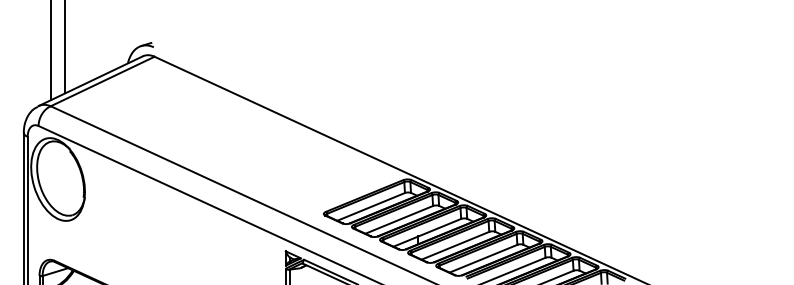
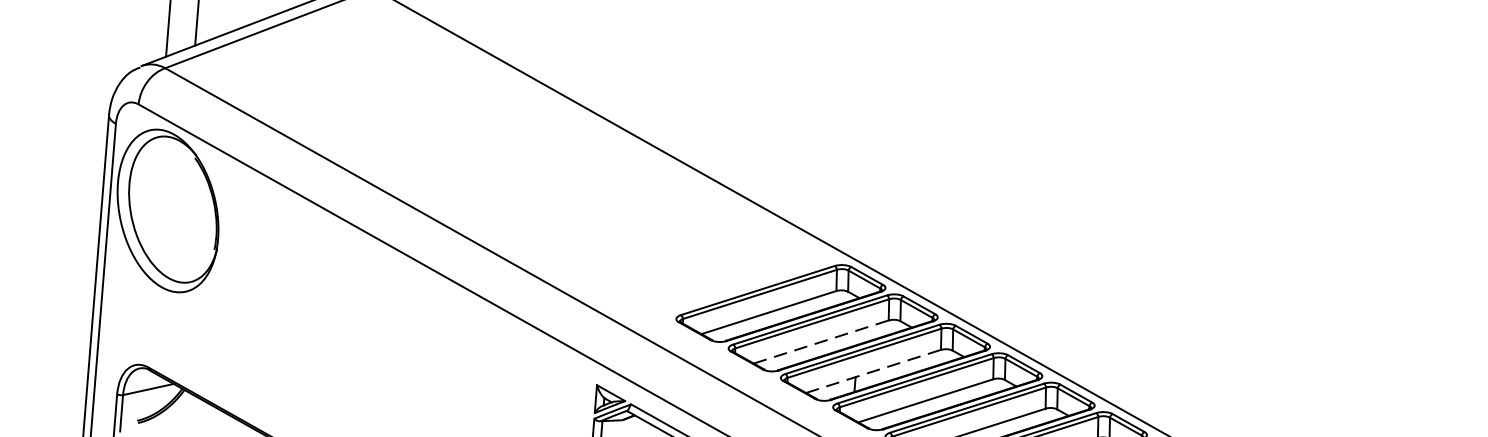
line: (399, 219) -> (821, 341), solid -> dashed
line: (427, 232) -> (873, 370), solid -> dashed

